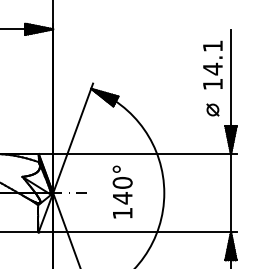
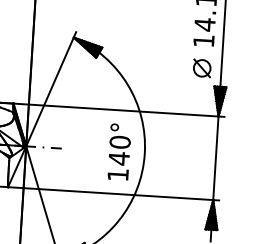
part: (212, 109) -> (201, 67), size x1.43
text: (122, 191) -> (119, 151), moved

